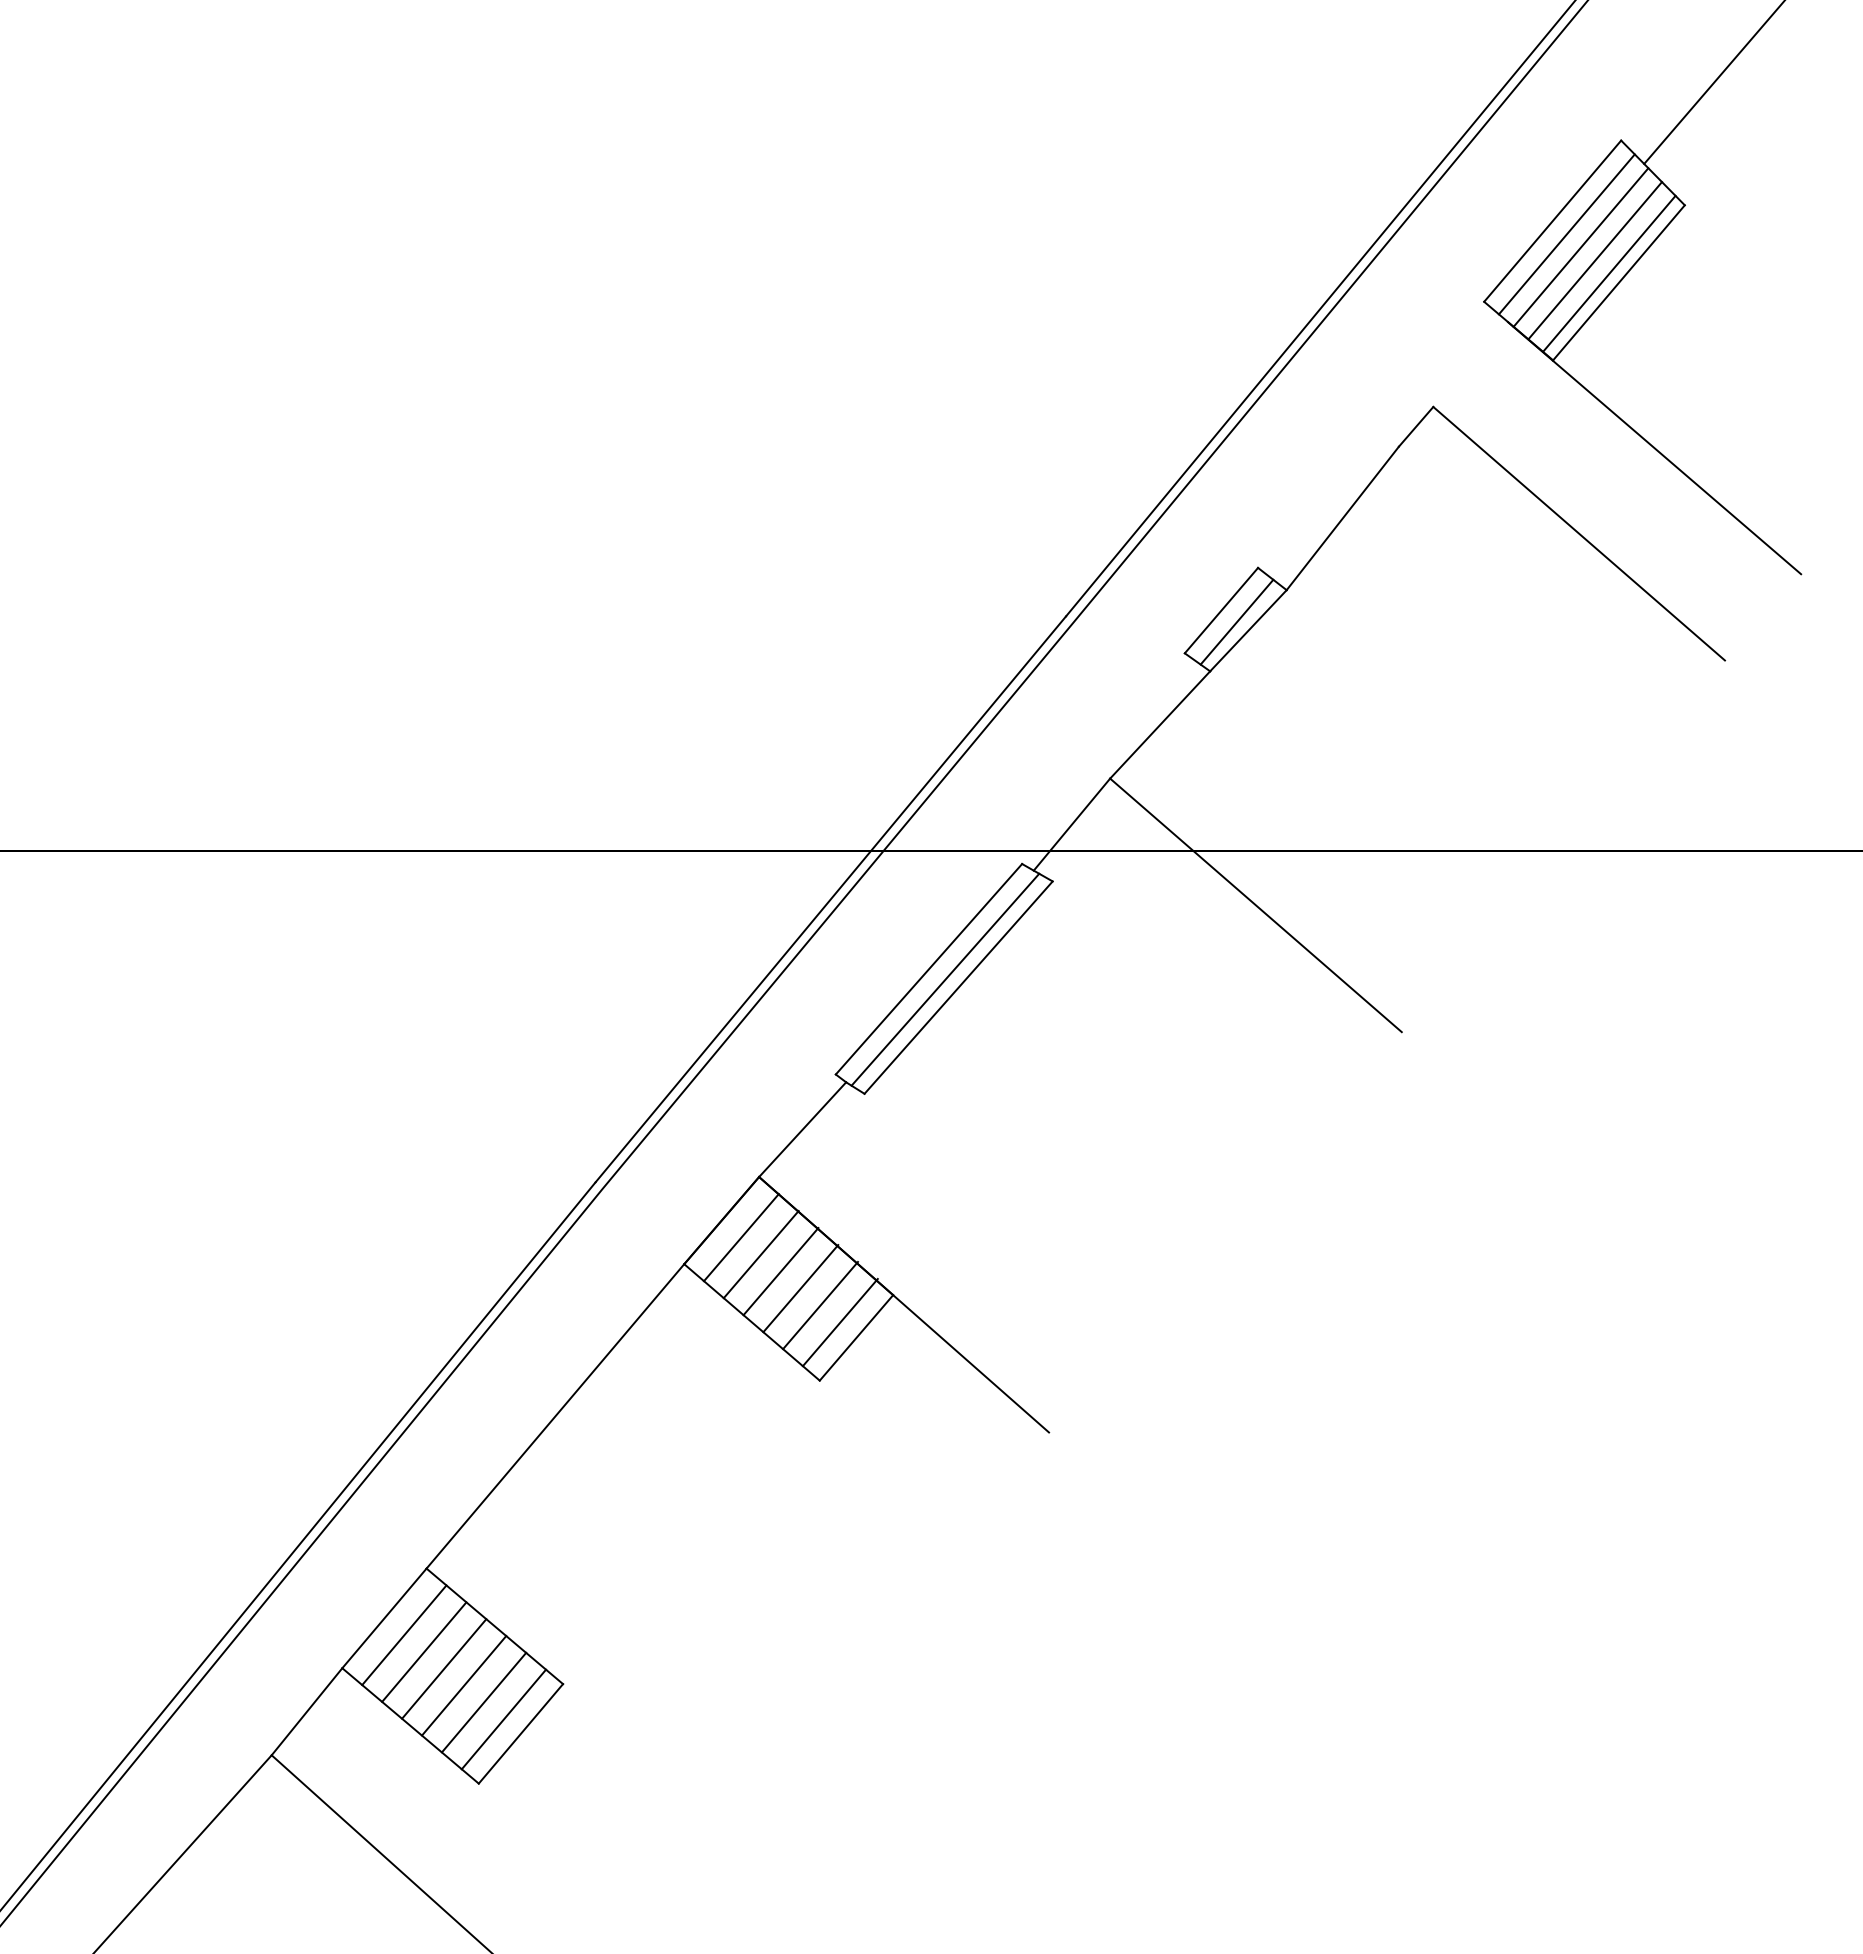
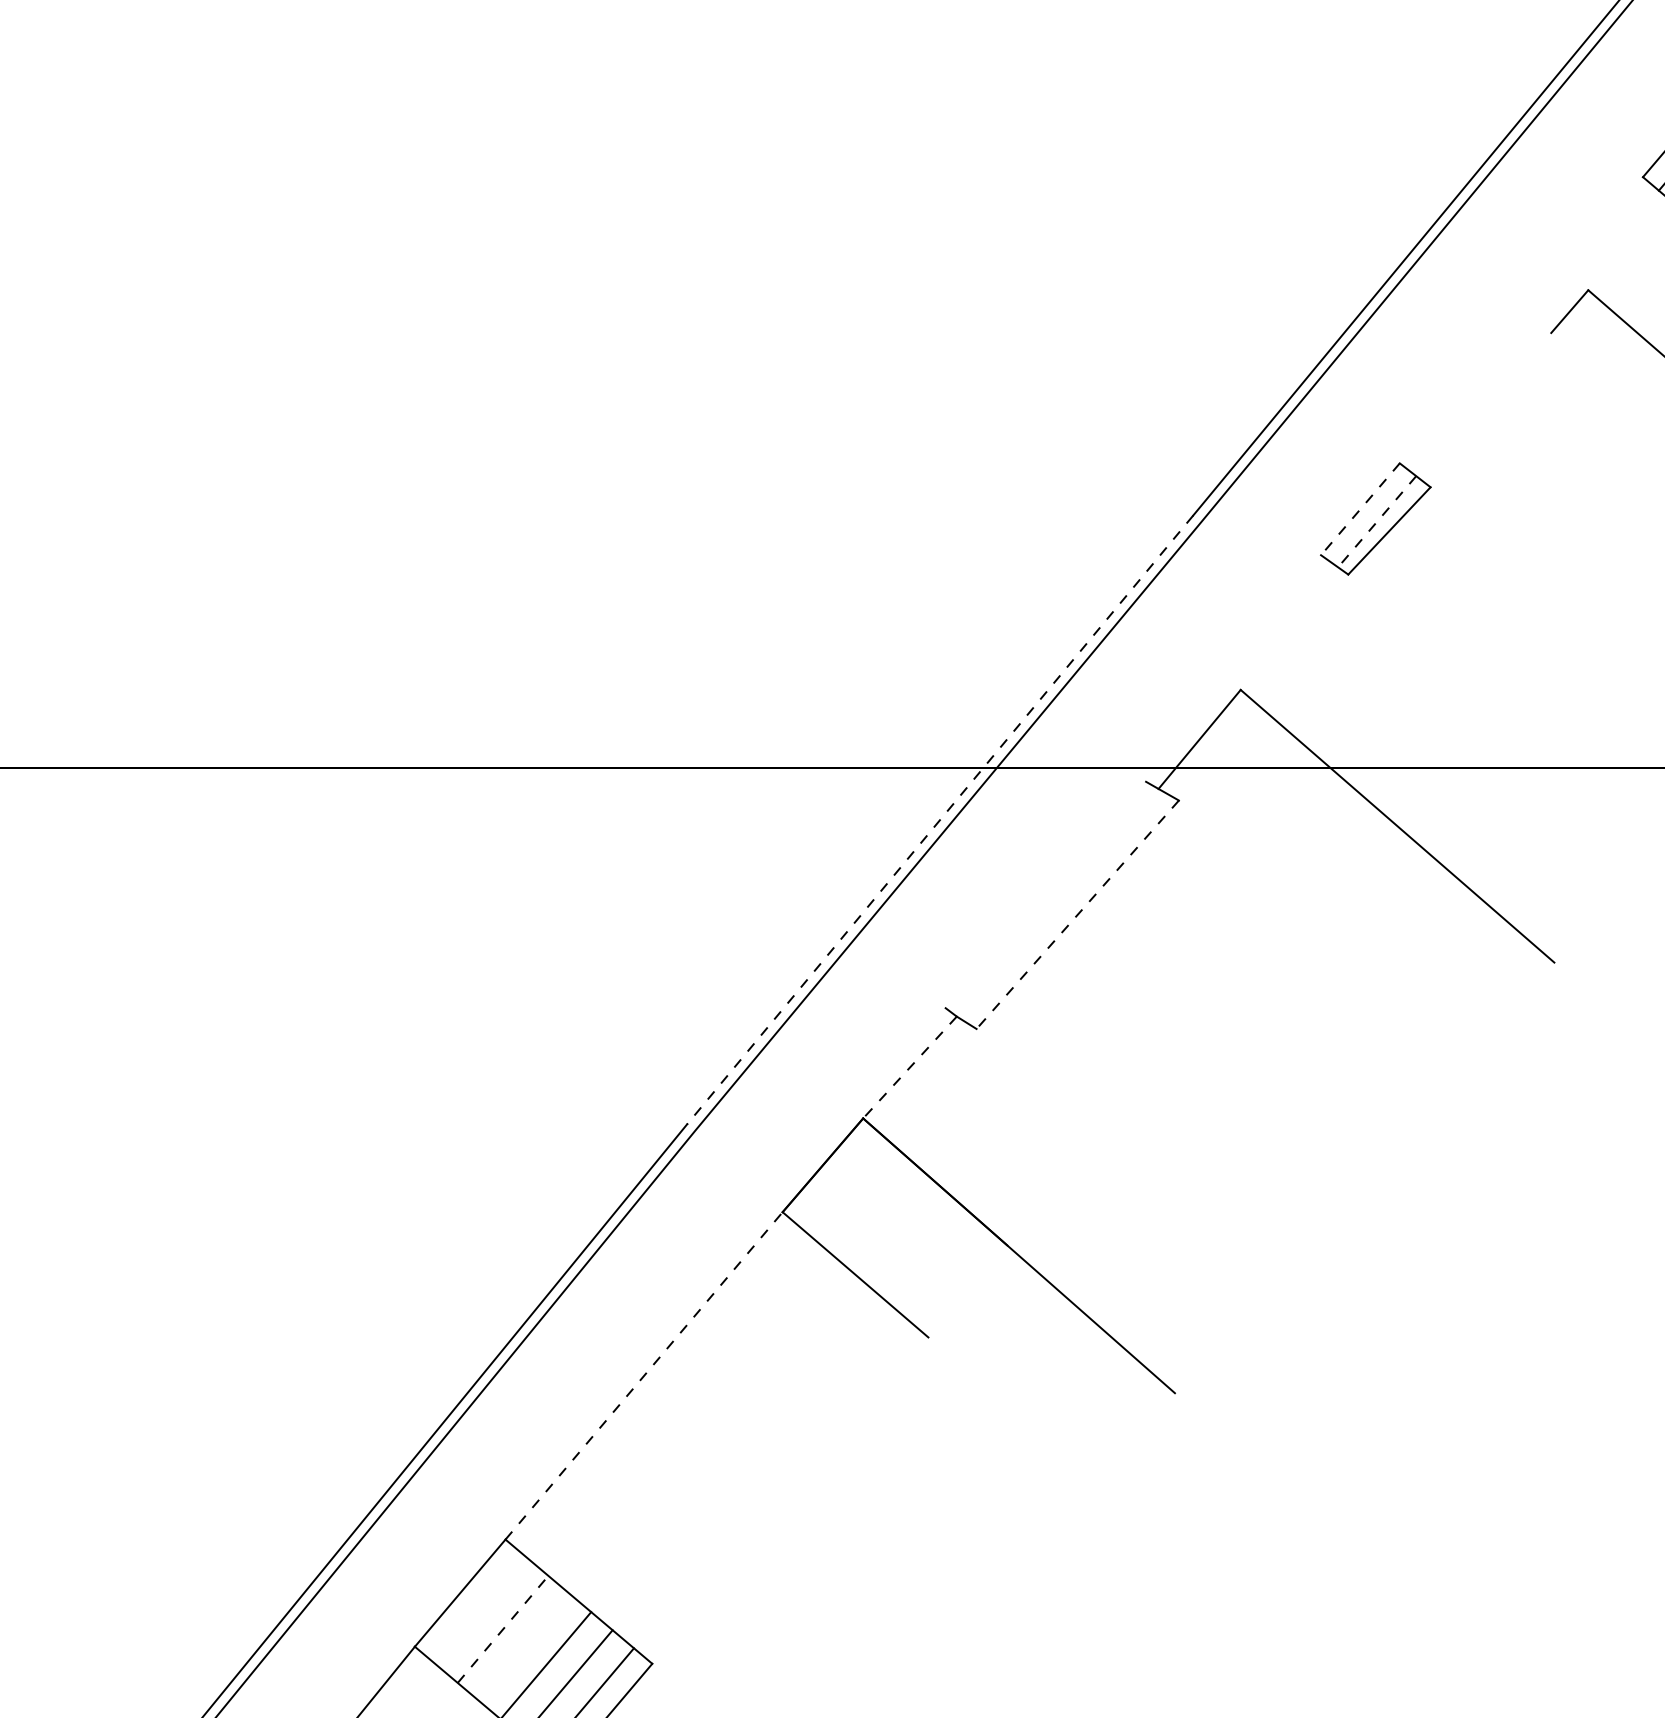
line: (1342, 518) -> (1490, 410), removed
line: (1221, 611) -> (1360, 510), solid -> dashed
line: (1237, 622) -> (1377, 522), solid -> dashed
line: (1160, 724) -> (1294, 631), removed
line: (830, 899) -> (939, 819), solid -> dashed
line: (928, 969) -> (1045, 895), removed
line: (945, 979) -> (1063, 906), removed
line: (958, 987) -> (1077, 914), solid -> dashed
line: (802, 1130) -> (909, 1068), solid -> dashed
line: (740, 1237) -> (843, 1183), removed
line: (760, 1254) -> (864, 1201), removed
line: (780, 1271) -> (886, 1220), removed
line: (800, 1288) -> (907, 1238), removed
line: (820, 1305) -> (929, 1256), removed
line: (839, 1322) -> (949, 1274), removed
line: (856, 1337) -> (967, 1291), removed
line: (555, 1416) -> (644, 1376), solid -> dashed
line: (404, 1635) -> (481, 1611), removed
line: (424, 1651) -> (503, 1628), solid -> dashed
line: (444, 1668) -> (524, 1647), removed

